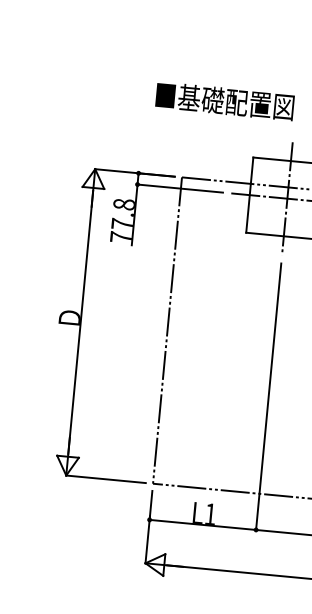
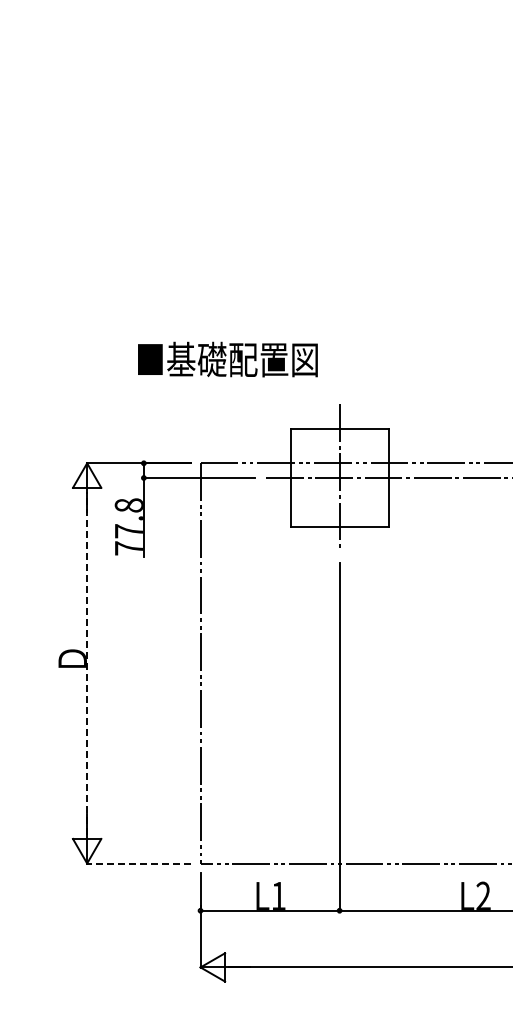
text: (224, 101) -> (227, 359), moved
line: (80, 322) -> (87, 663), solid -> dashed
line: (105, 479) -> (138, 863), solid -> dashed

